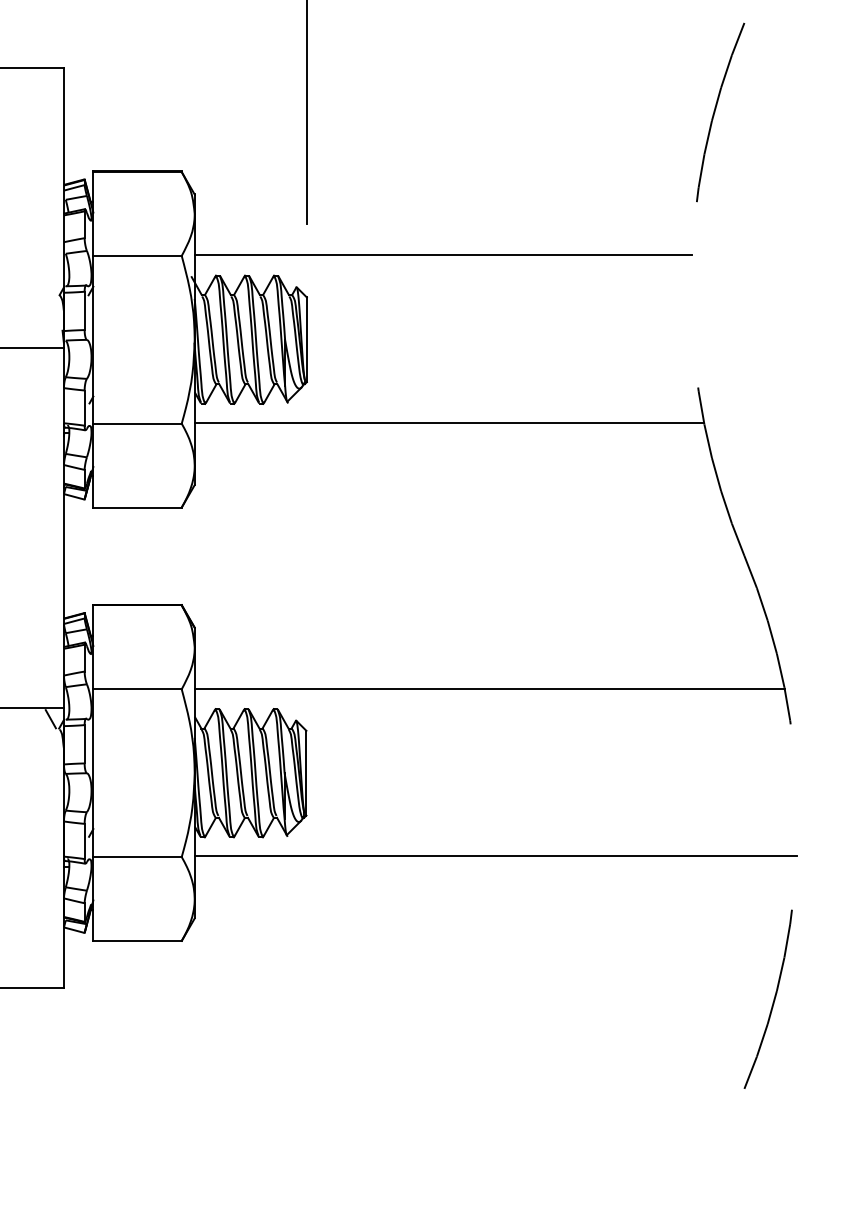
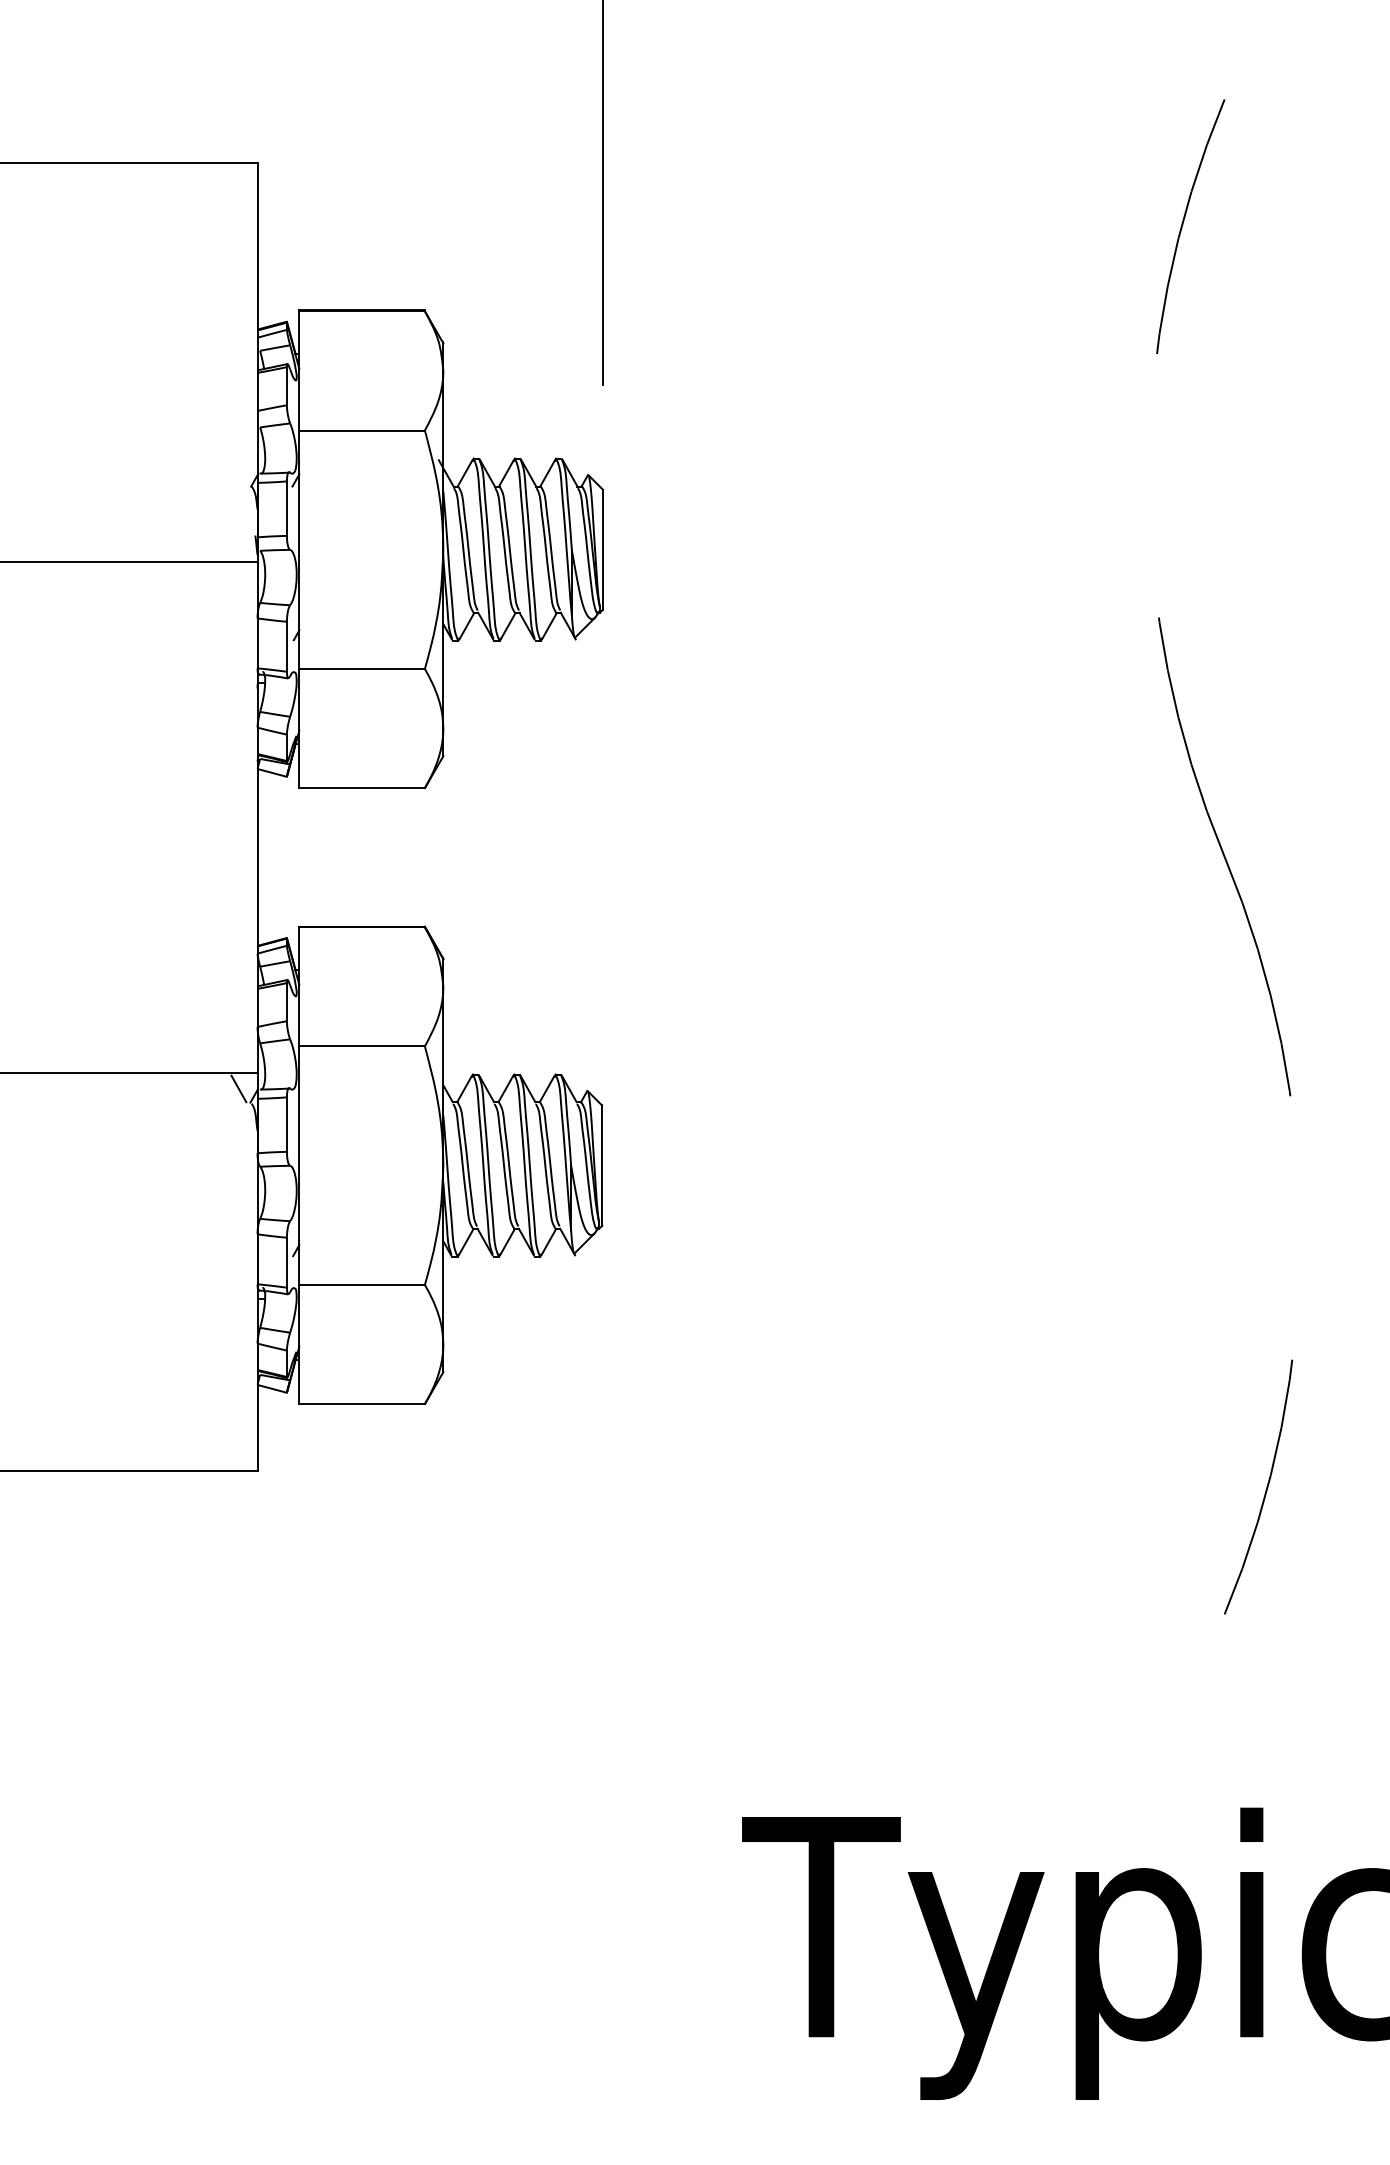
line: (443, 255) -> (796, 429), removed
line: (449, 422) -> (805, 667), removed
line: (489, 689) -> (862, 1046), removed
line: (495, 856) -> (871, 1284), removed

